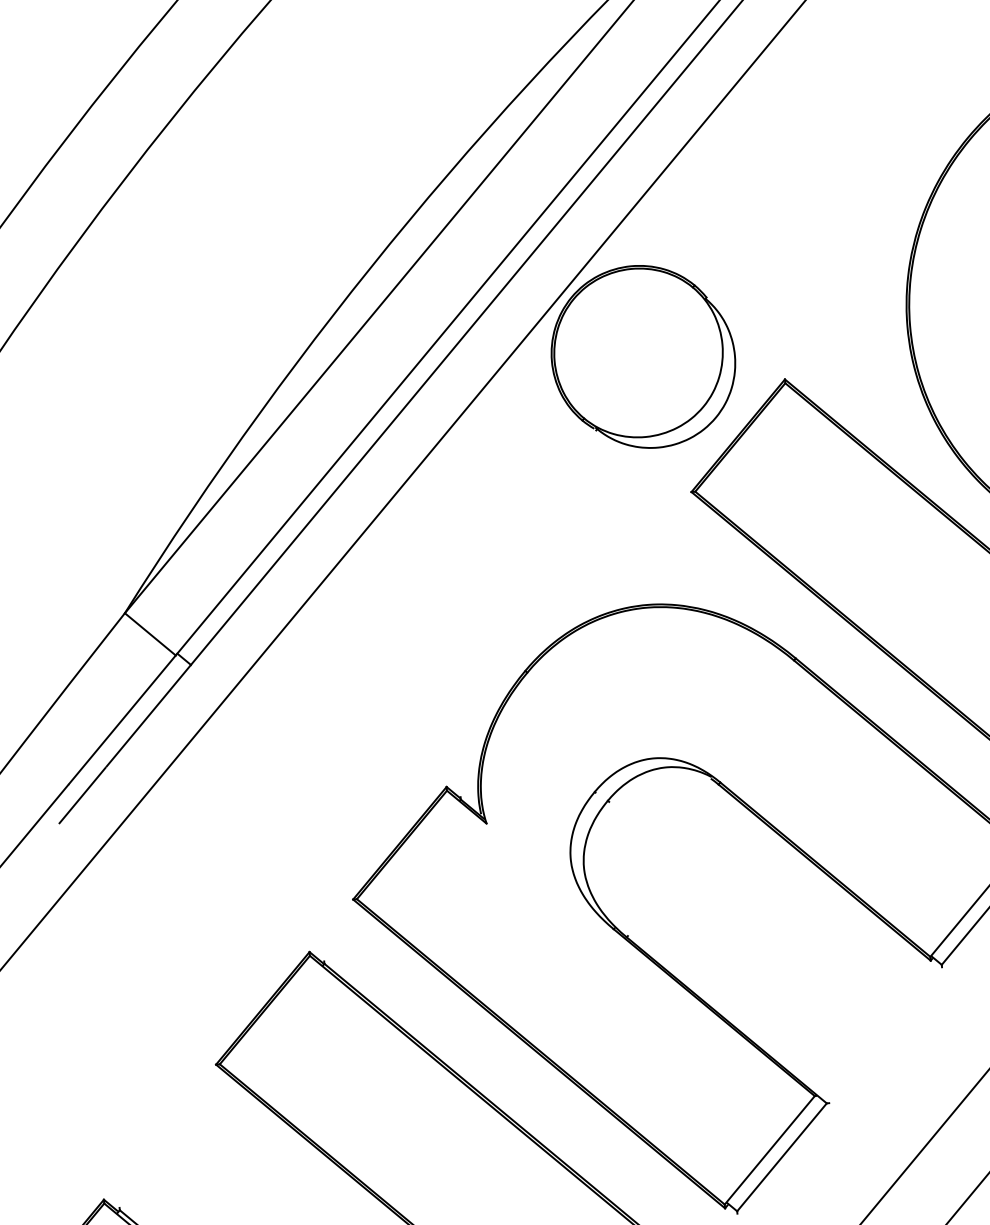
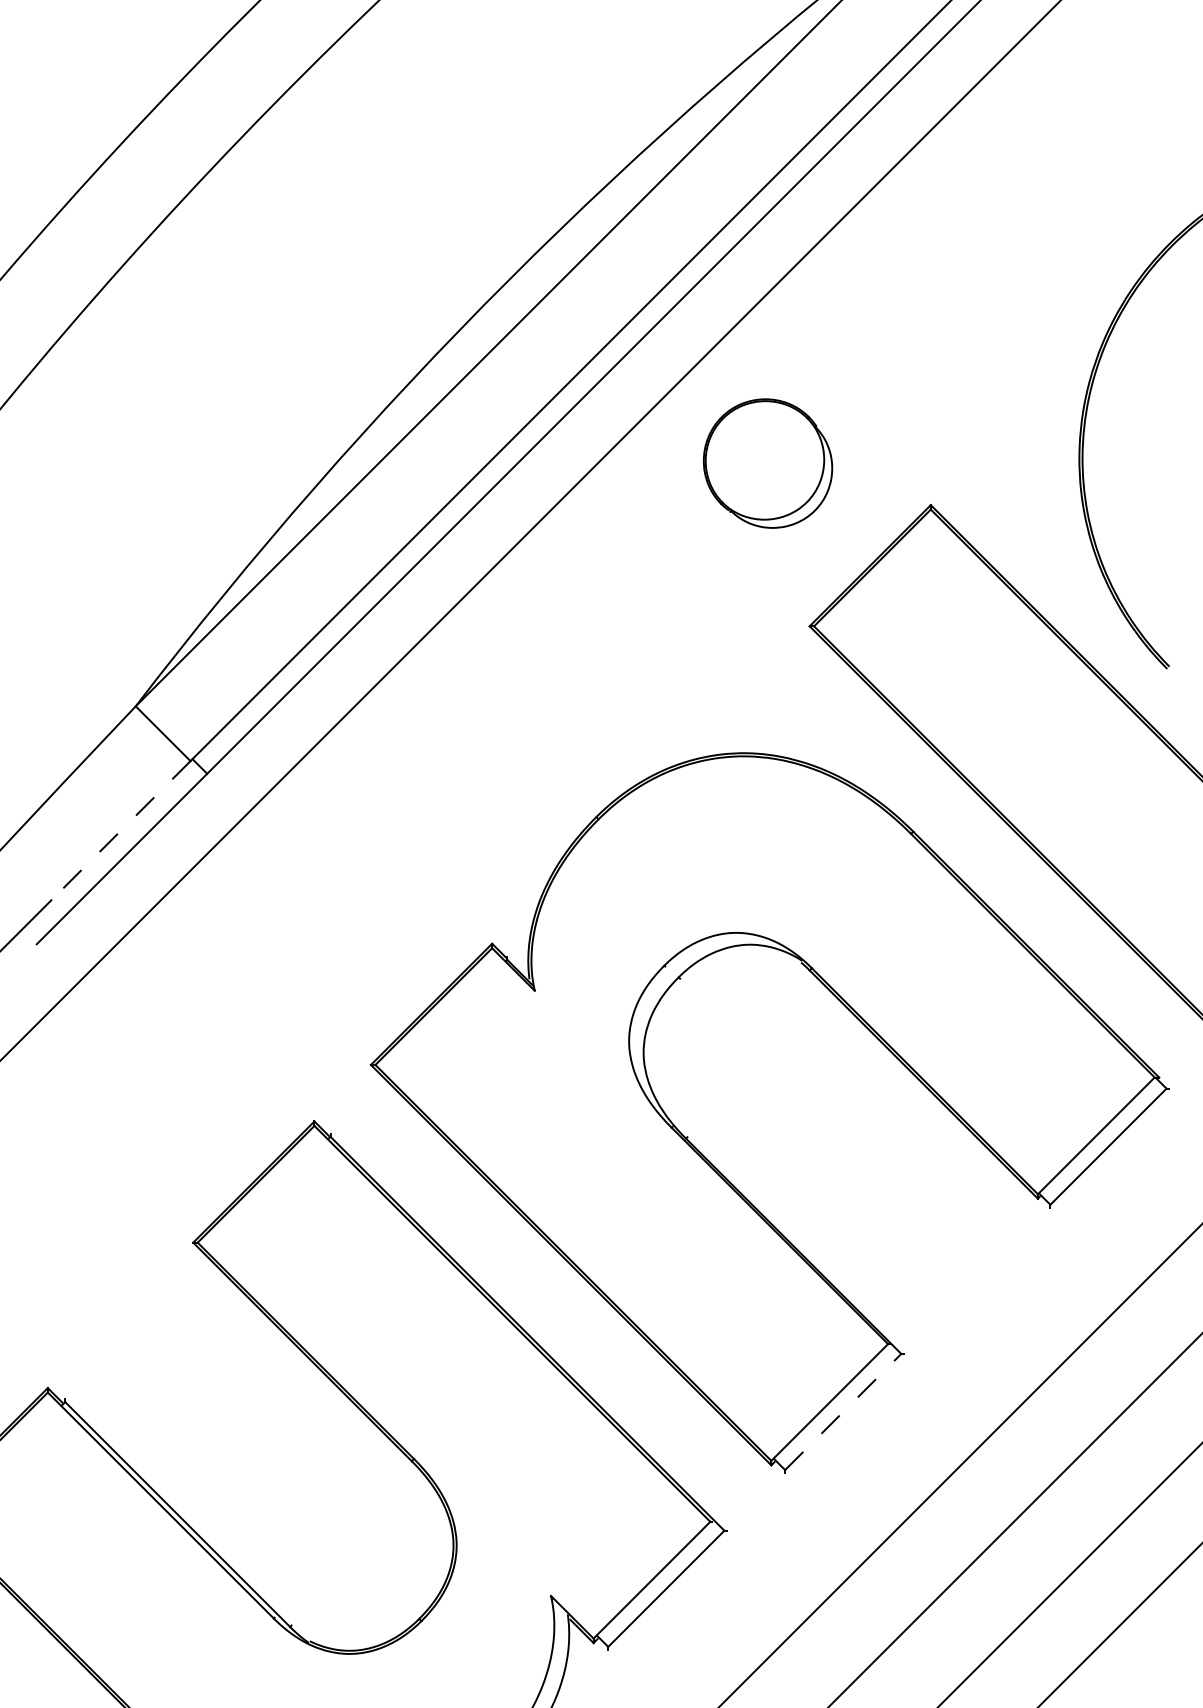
part: (642, 356) -> (767, 463), size x0.6
line: (122, 719) -> (121, 830), solid -> dashed
line: (782, 1156) -> (843, 1411), solid -> dashed

